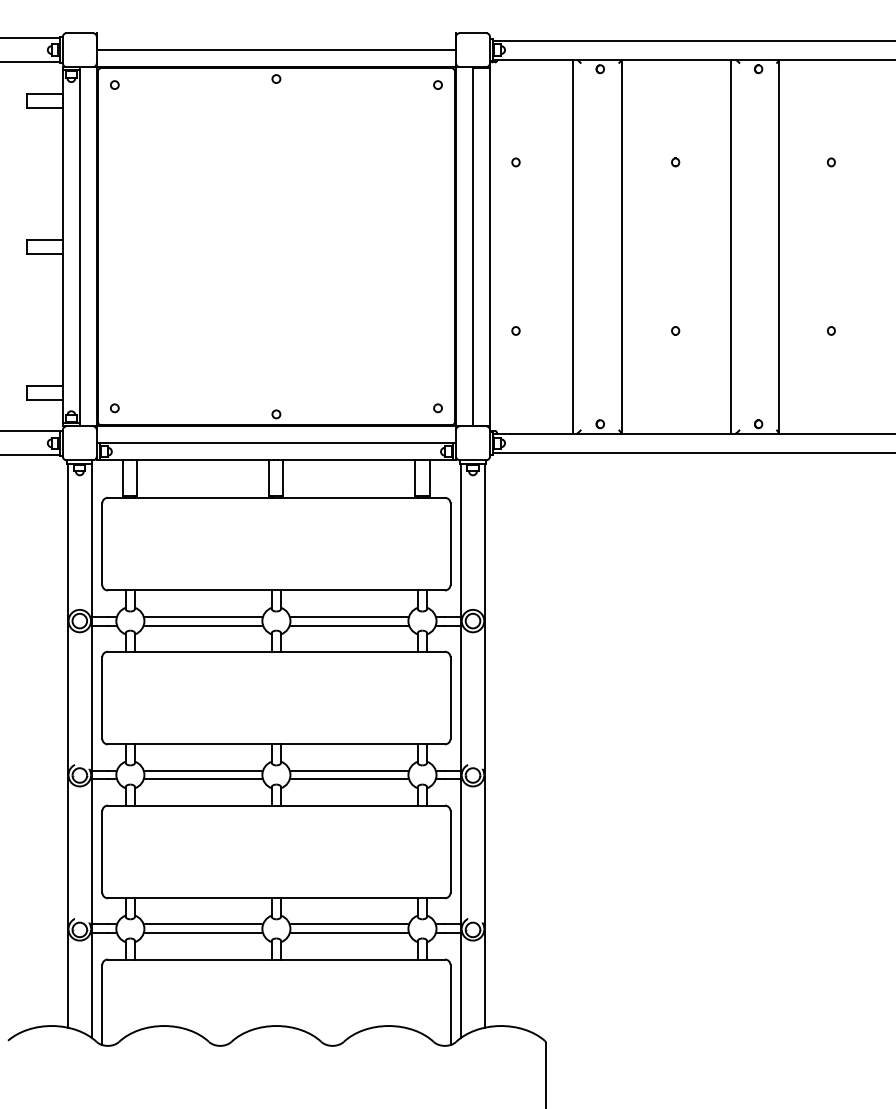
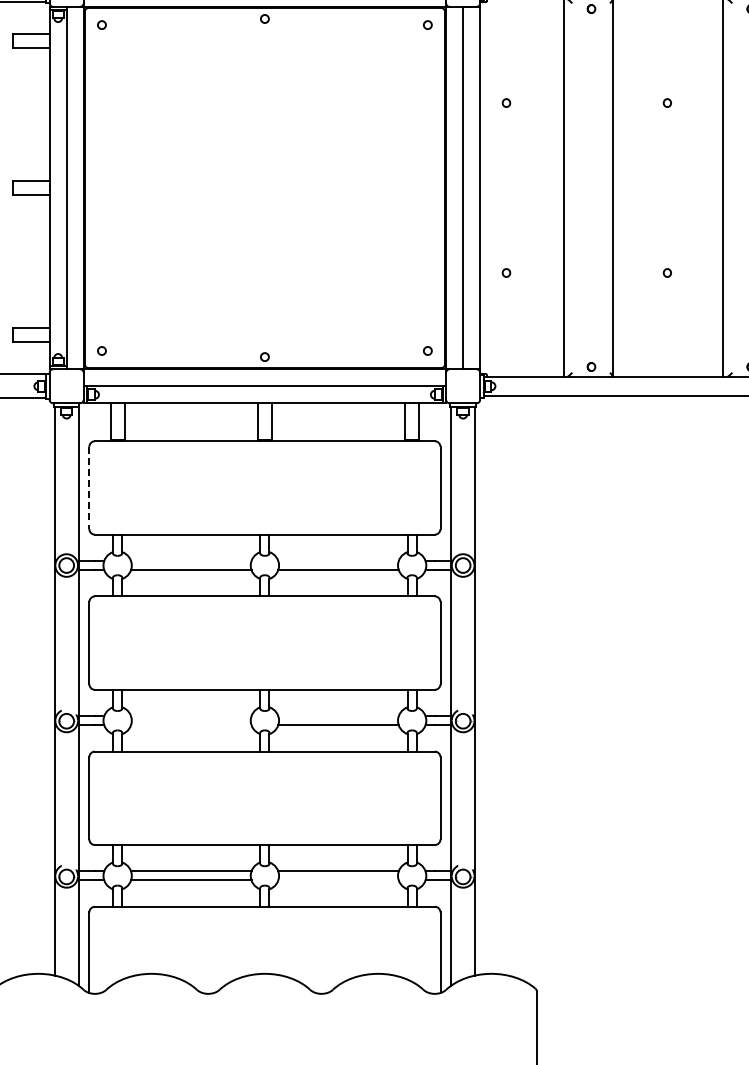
line: (102, 544) -> (89, 488), solid -> dashed
line: (203, 616) -> (191, 560), removed
line: (349, 616) -> (338, 560), removed
line: (203, 770) -> (191, 716), removed
line: (349, 770) -> (338, 716), removed
line: (203, 779) -> (191, 725), removed
line: (349, 933) -> (338, 880), removed

